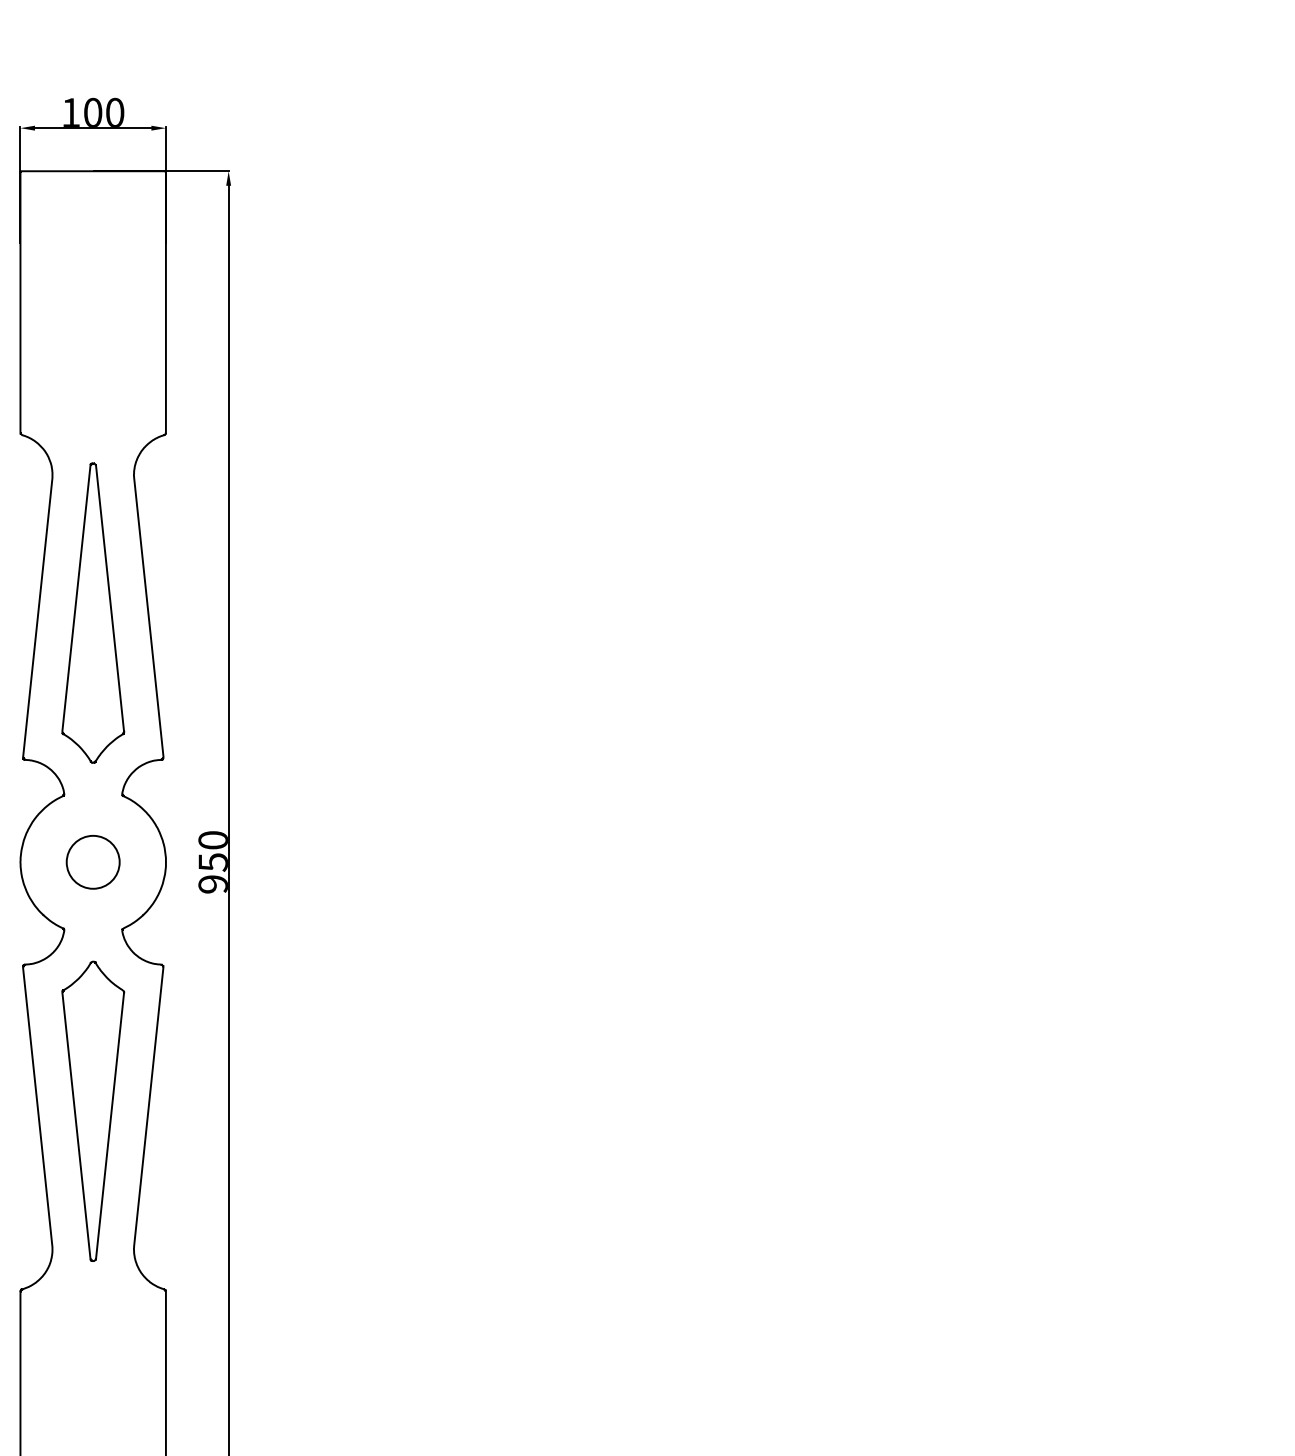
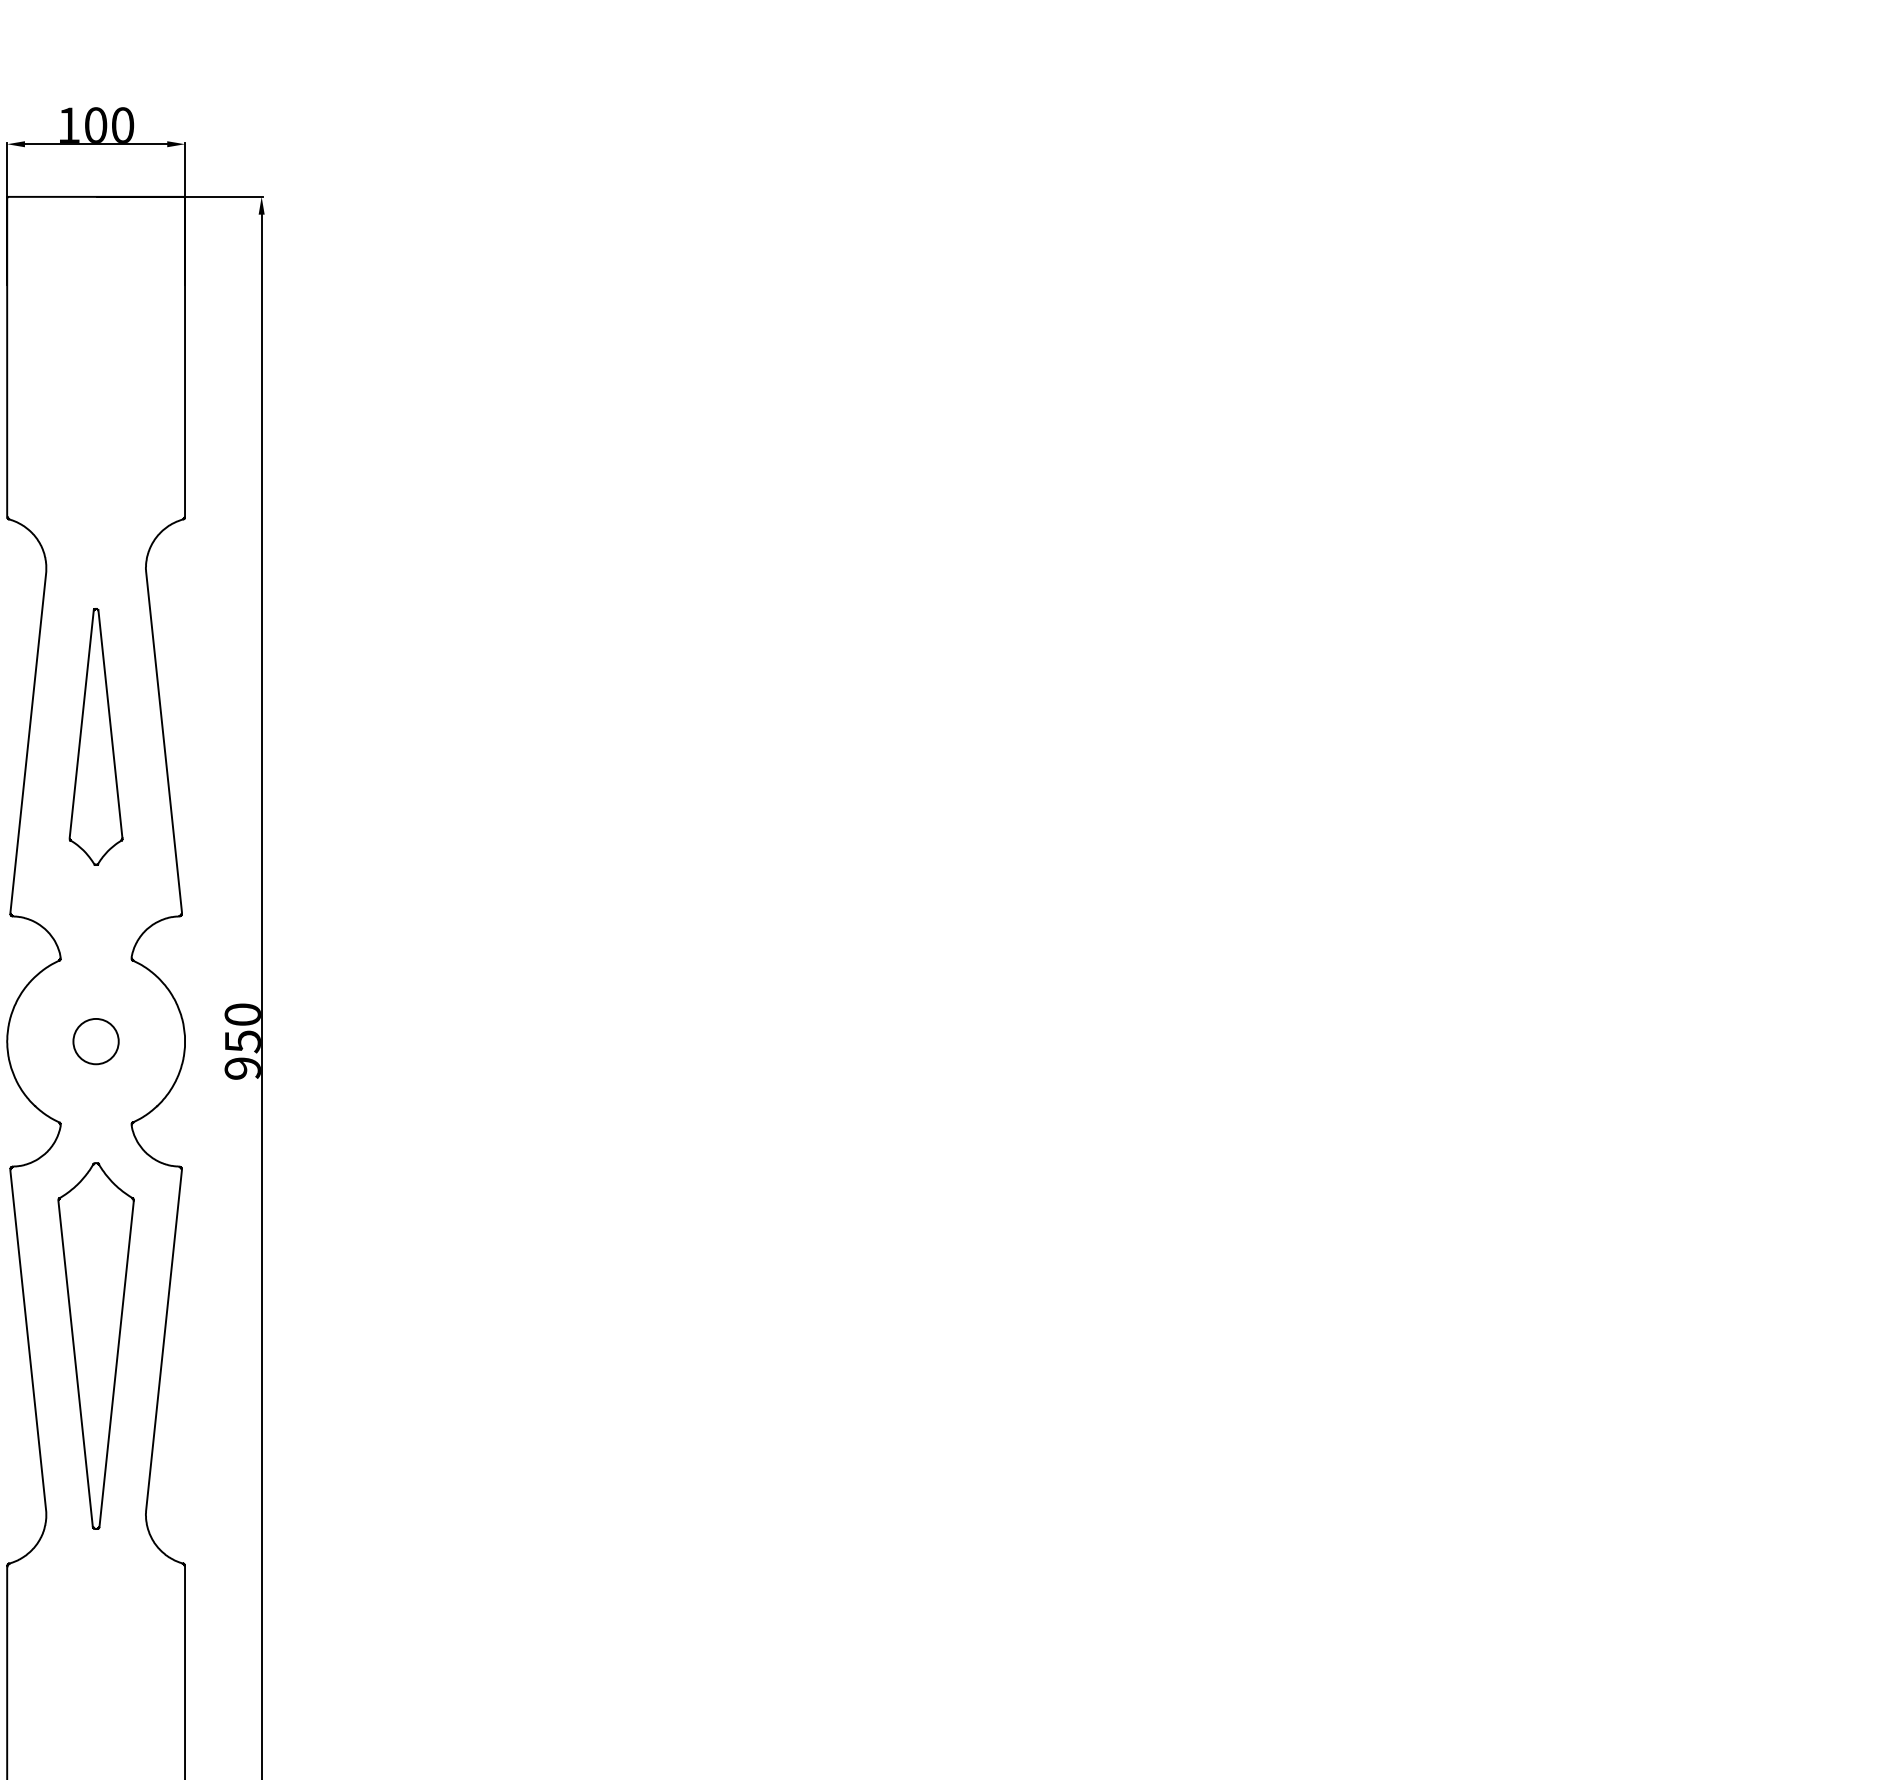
part: (92, 612) -> (95, 736), size x0.7
circle: (92, 862) -> (95, 1041), size x0.7

